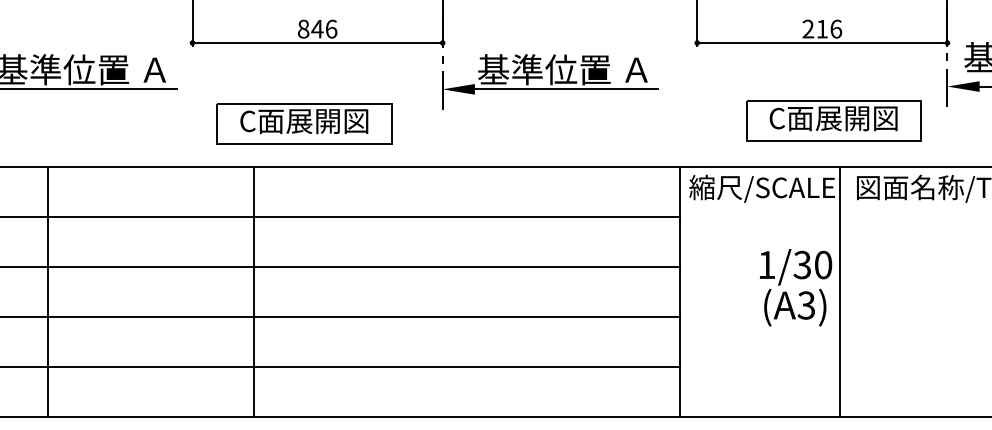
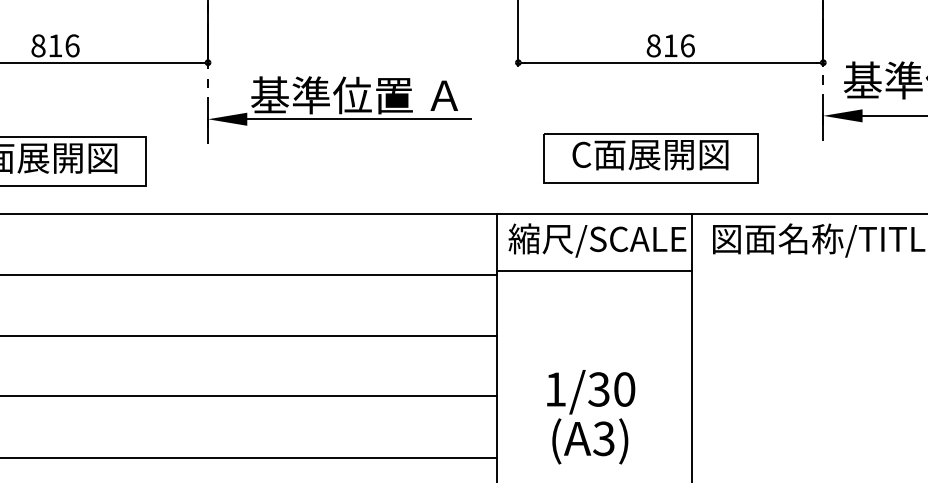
text: (808, 28) -> (653, 45), 216 -> 816
text: (317, 29) -> (55, 46), 846 -> 816
part: (833, 120) -> (650, 157), moved
line: (759, 214) -> (594, 271), added
text: (796, 287) -> (591, 416), moved

